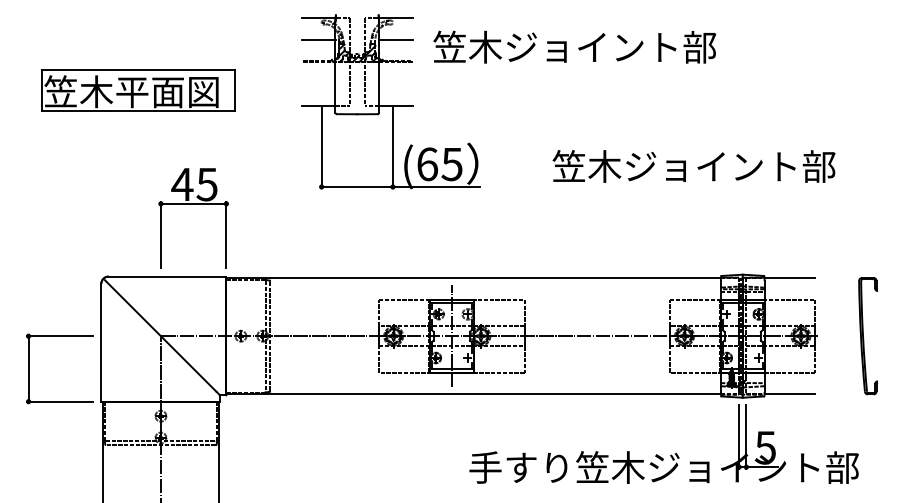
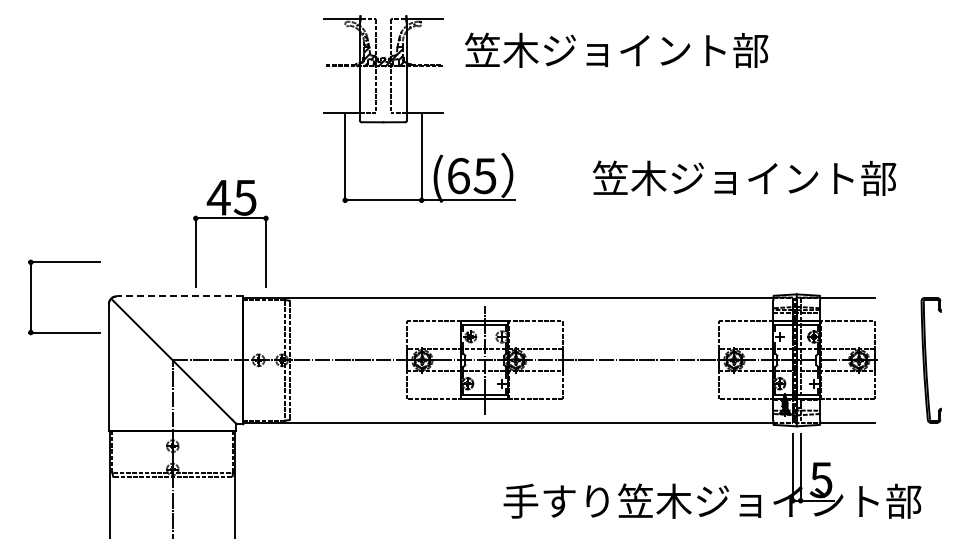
line: (319, 39) -> (342, 42), removed
line: (395, 39) -> (424, 42), removed
part: (138, 90) -> (148, 96), removed
part: (193, 203) -> (230, 218), moved
line: (167, 276) -> (179, 296), solid -> dashed
part: (29, 368) -> (31, 297), moved

